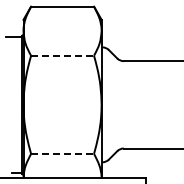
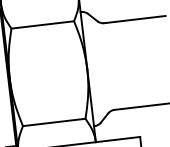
line: (63, 55) -> (43, 24), dashed -> solid
line: (63, 153) -> (55, 121), dashed -> solid

